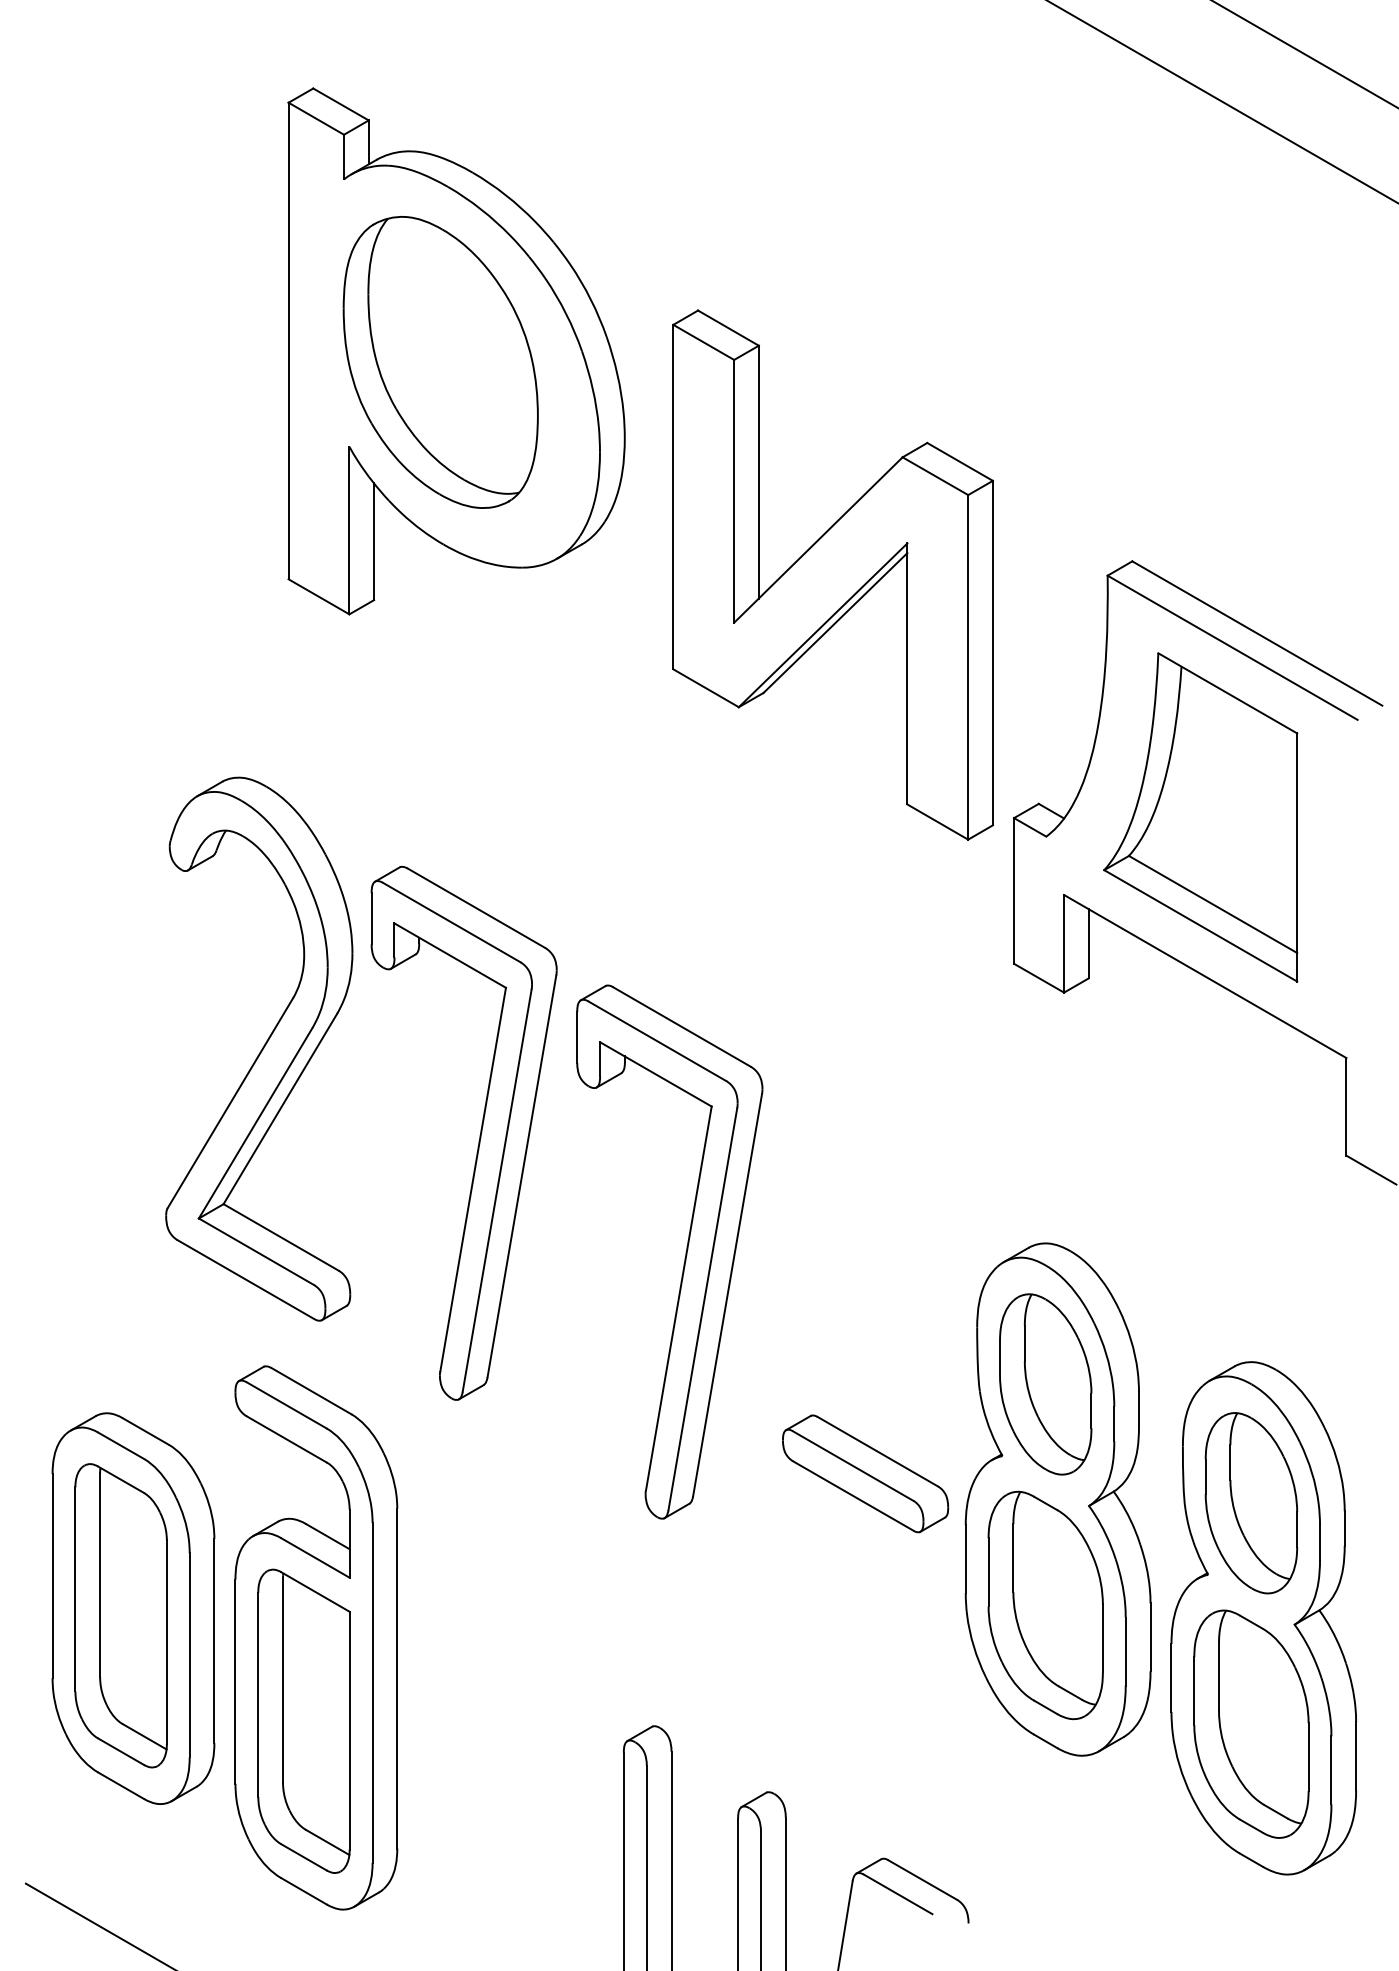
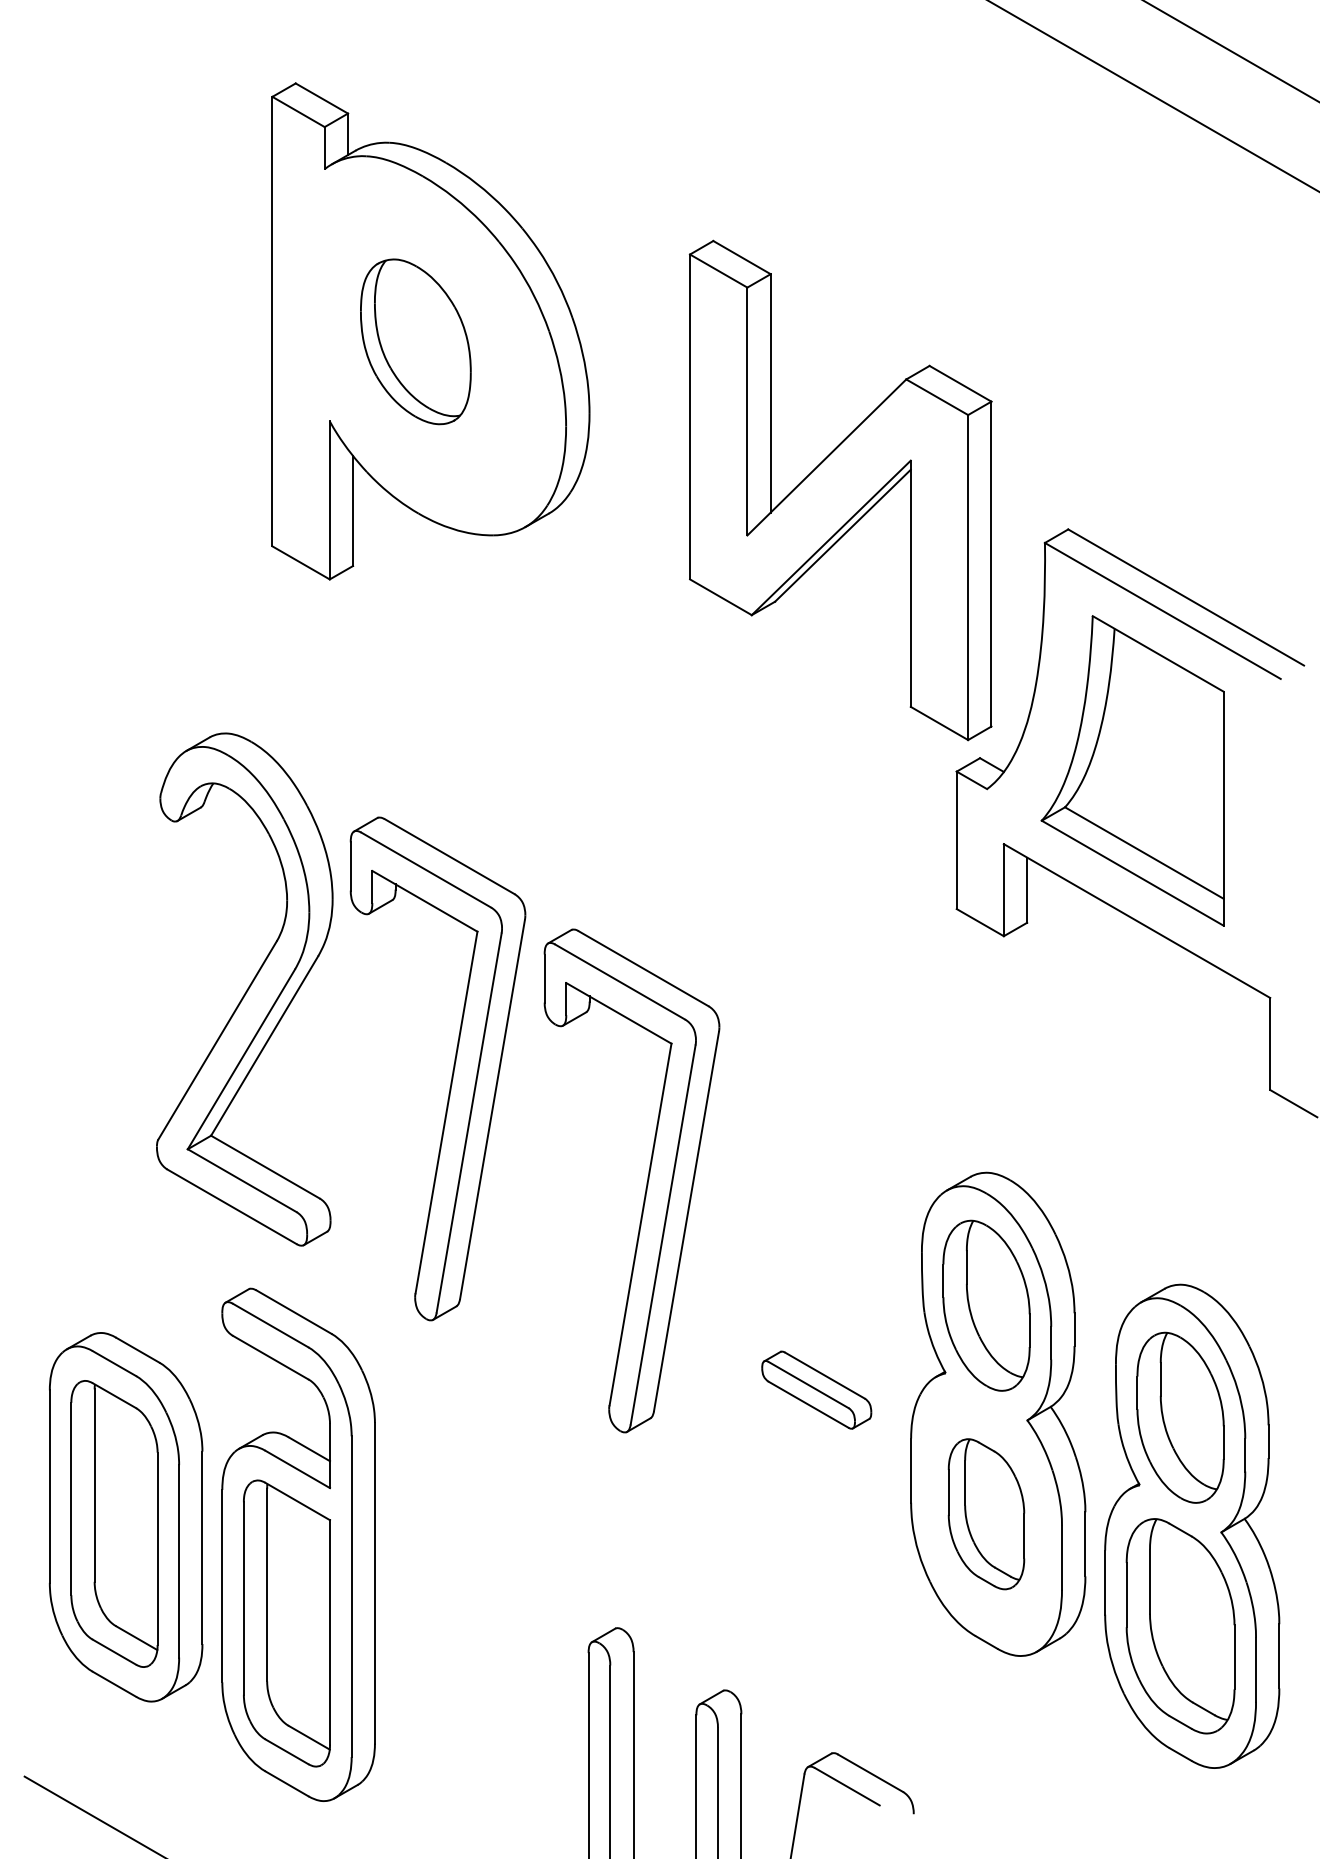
part: (440, 362) -> (415, 341), size x0.6
part: (832, 574) -> (840, 489), moved
part: (865, 1473) -> (816, 1389), size x0.7
part: (1045, 1605) -> (986, 1514), size x0.7

